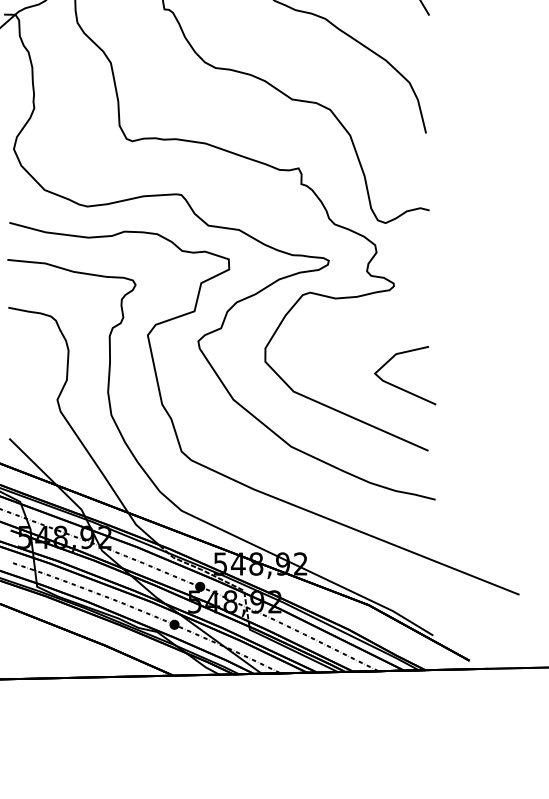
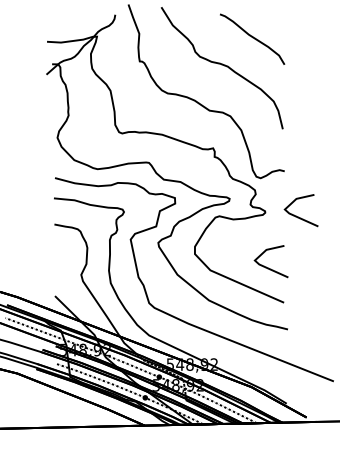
line: (454, 293) -> (298, 216), added

